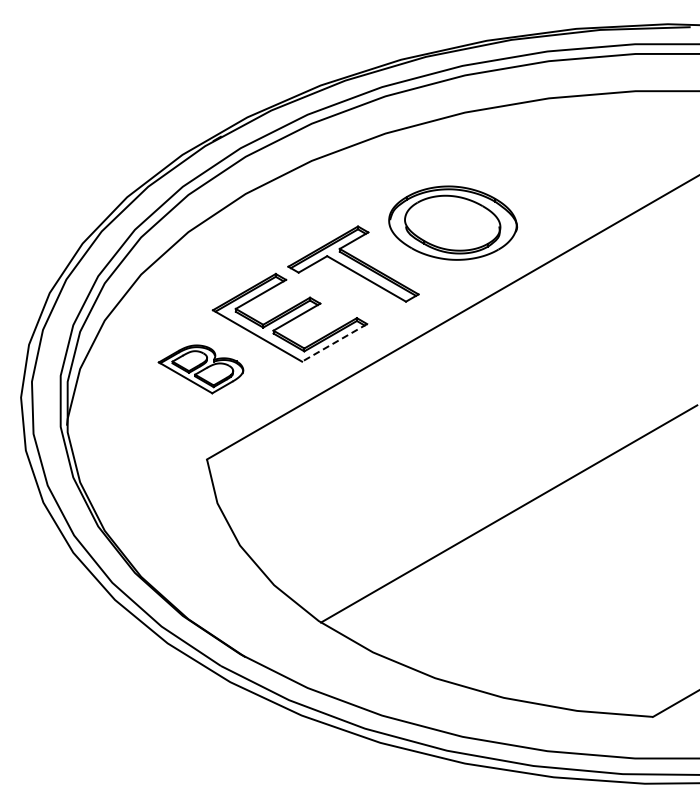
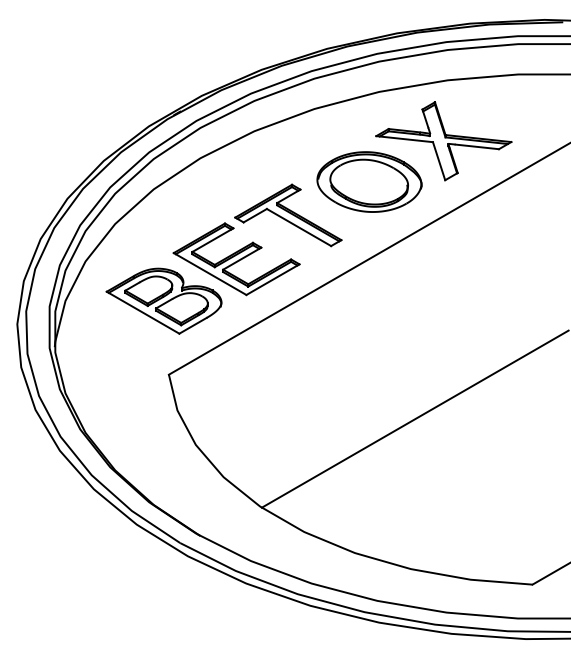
part: (544, 172) -> (444, 140), added
line: (334, 342) -> (272, 279), dashed -> solid
part: (200, 369) -> (163, 301), size x1.67

